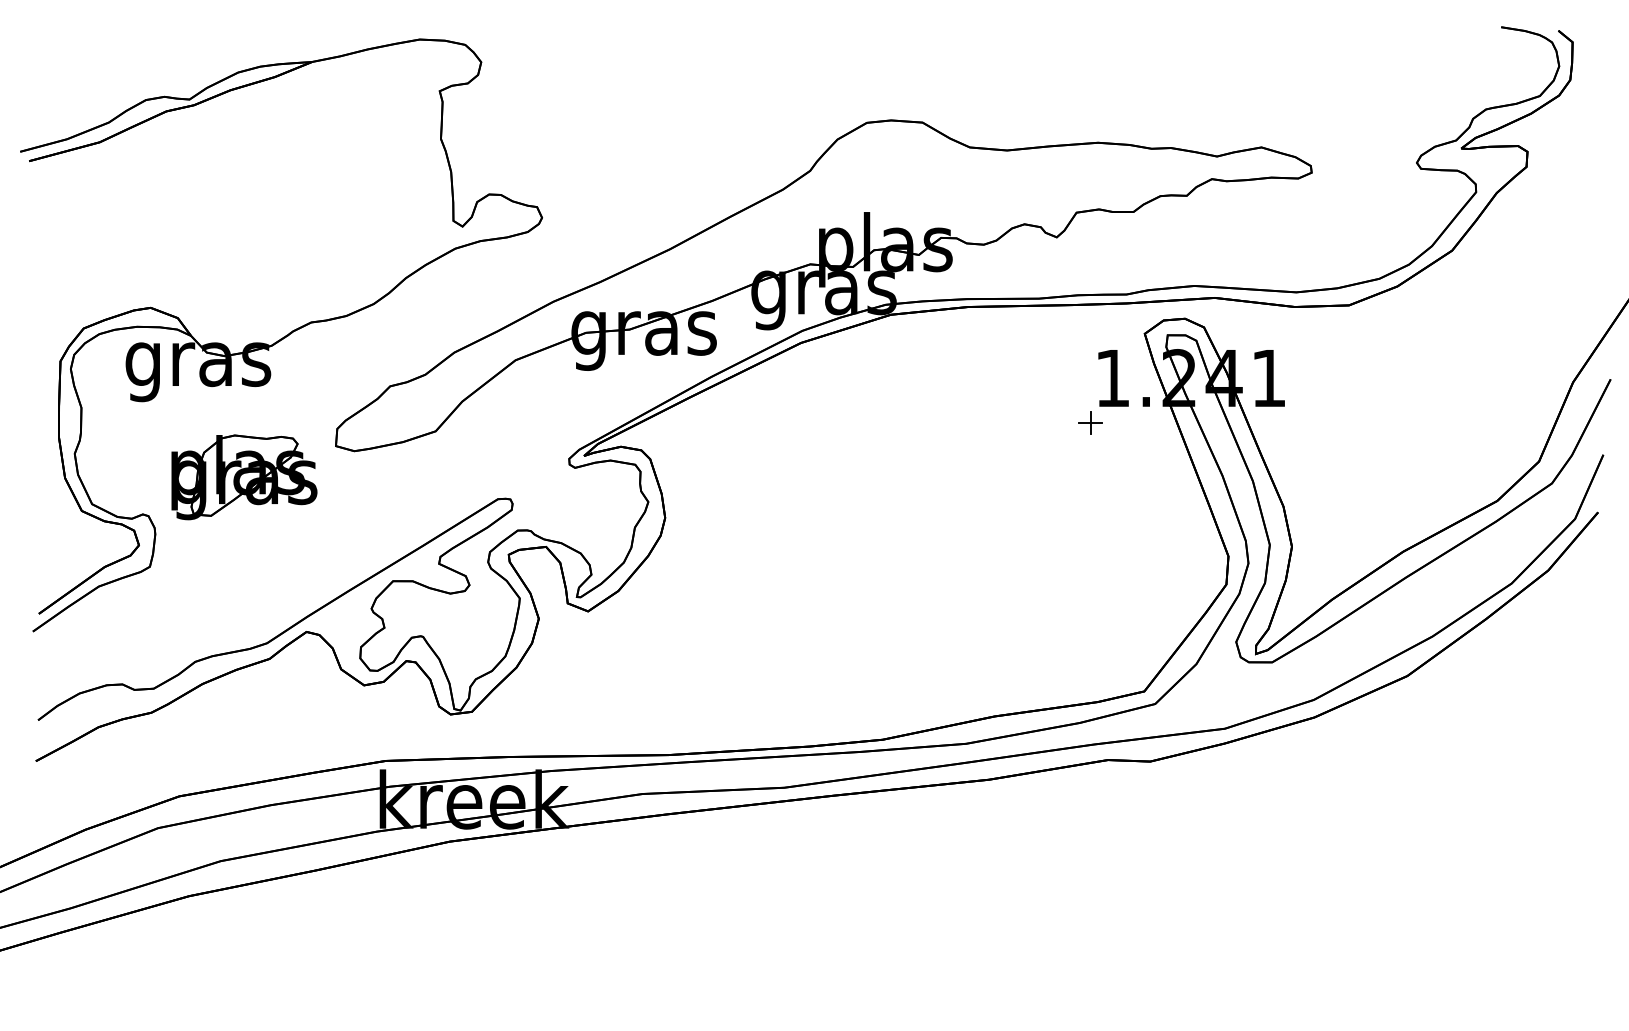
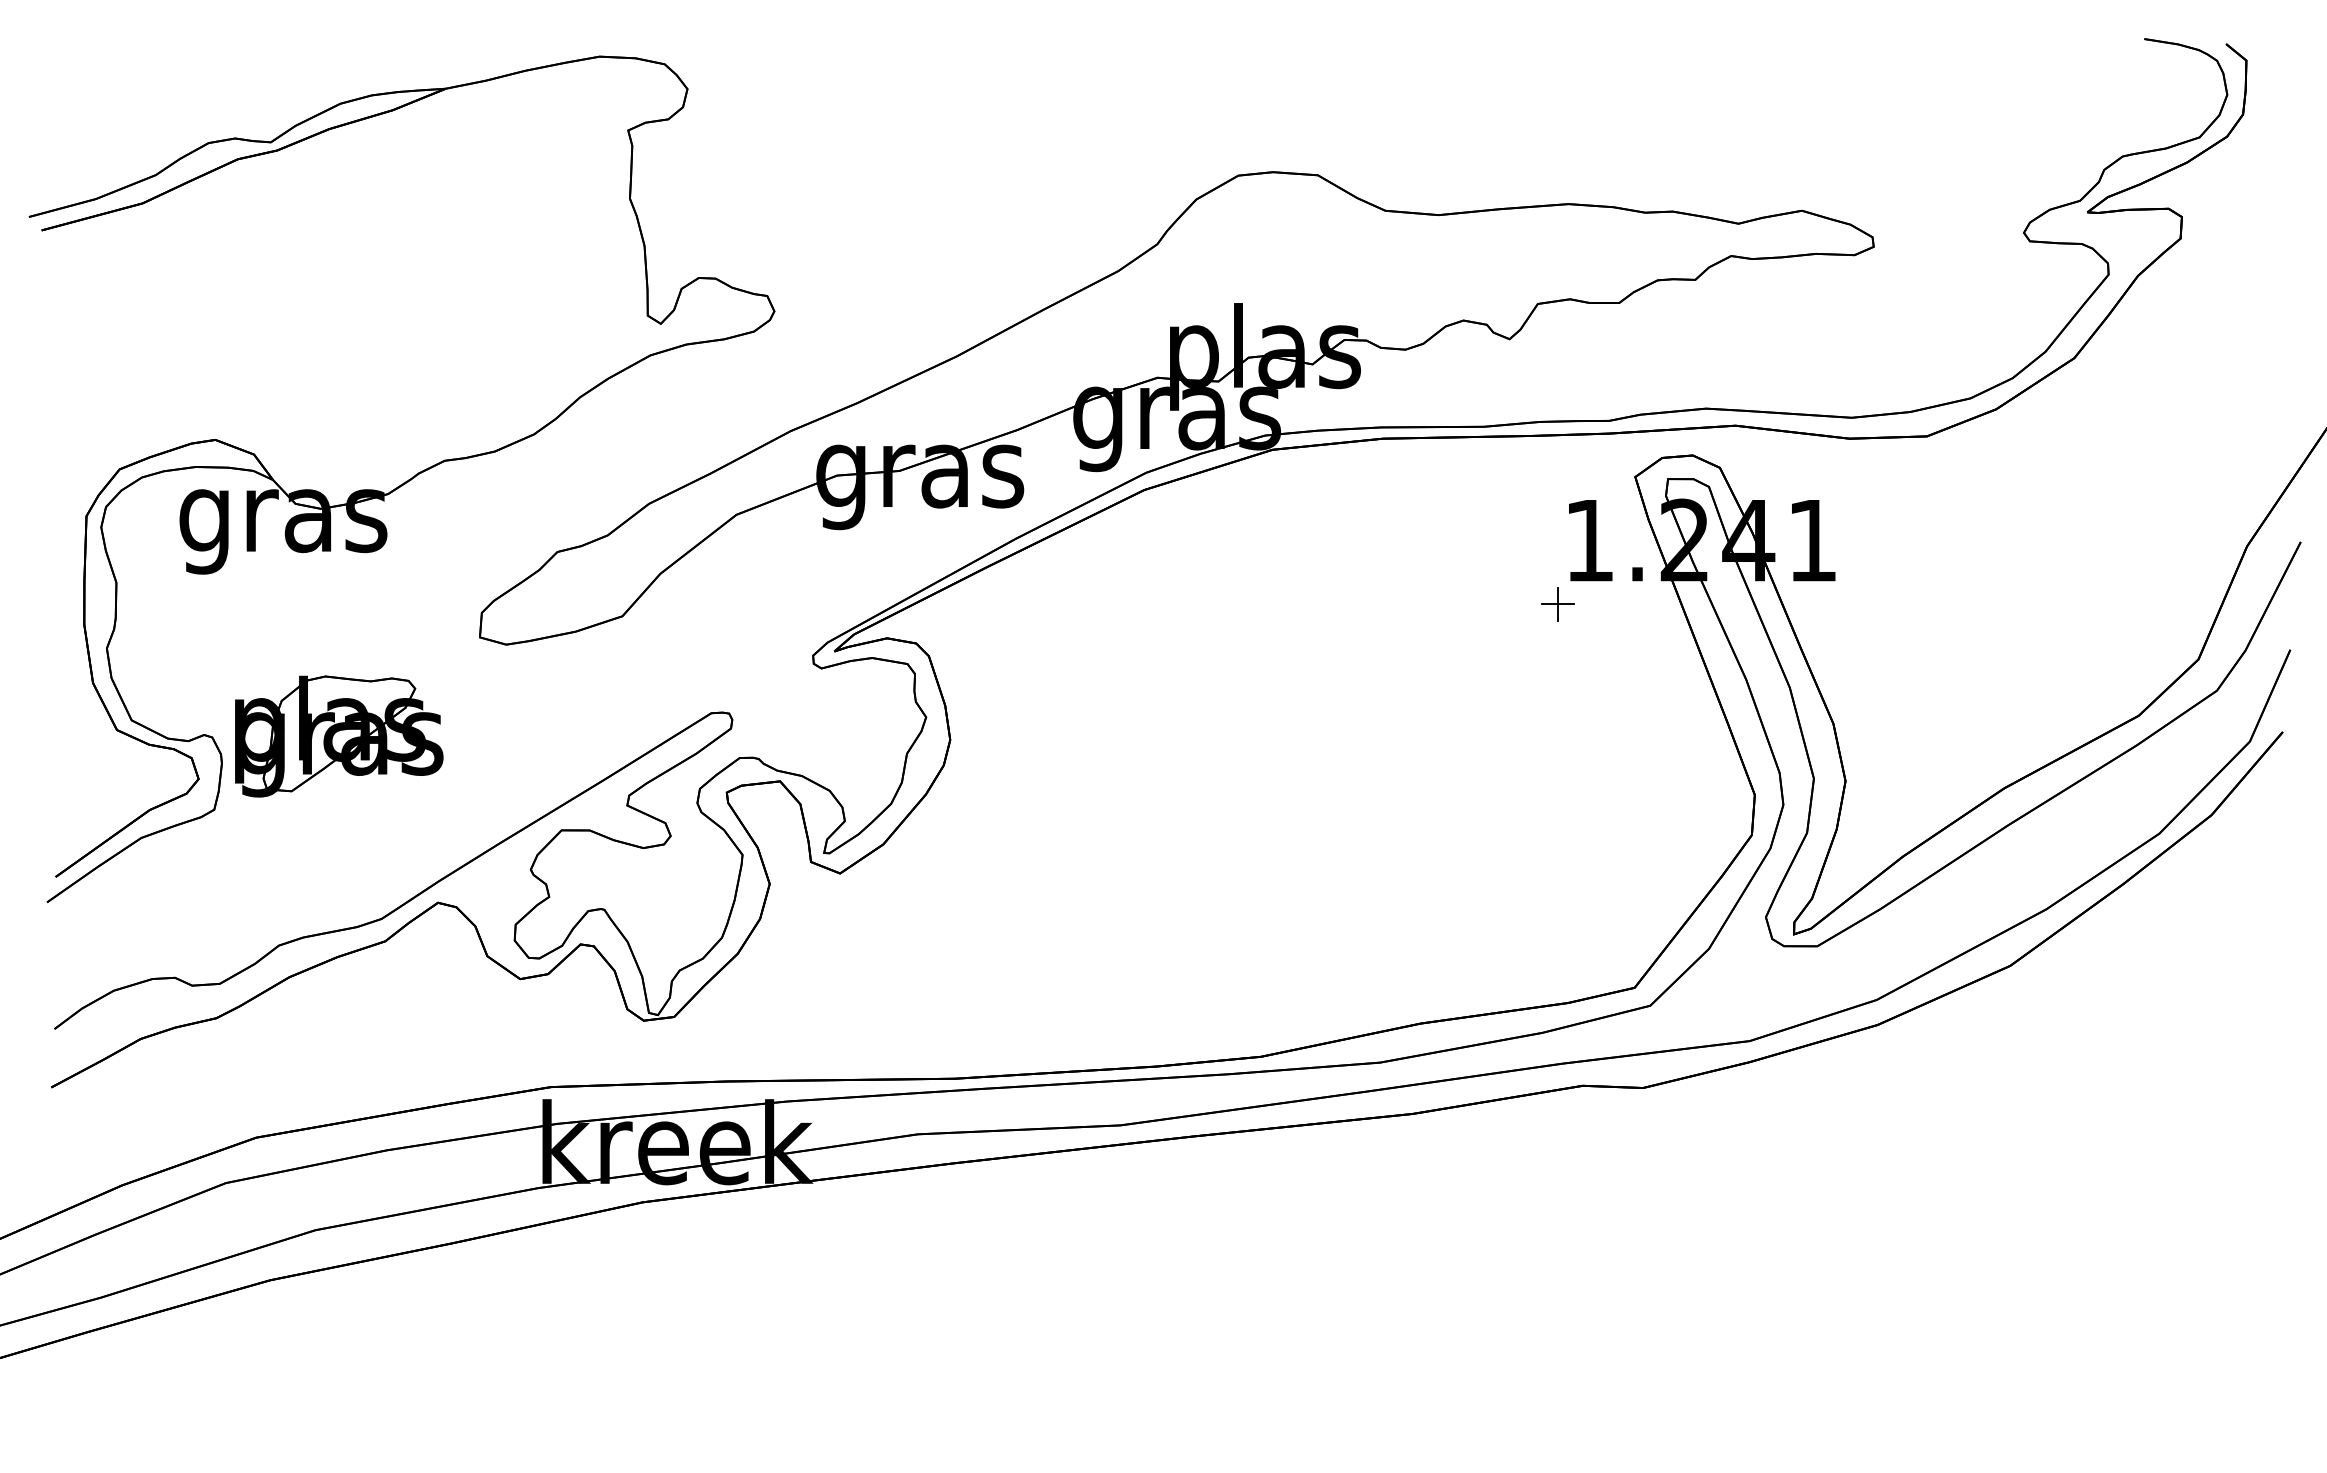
part: (244, 477) -> (339, 736), moved

